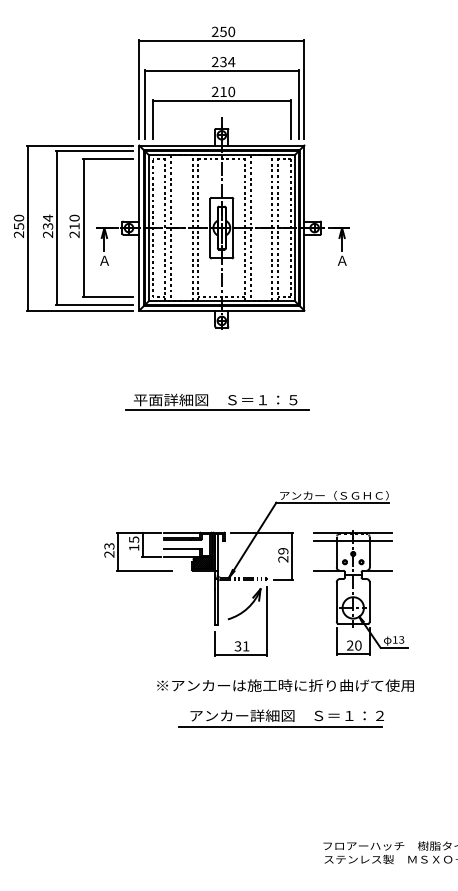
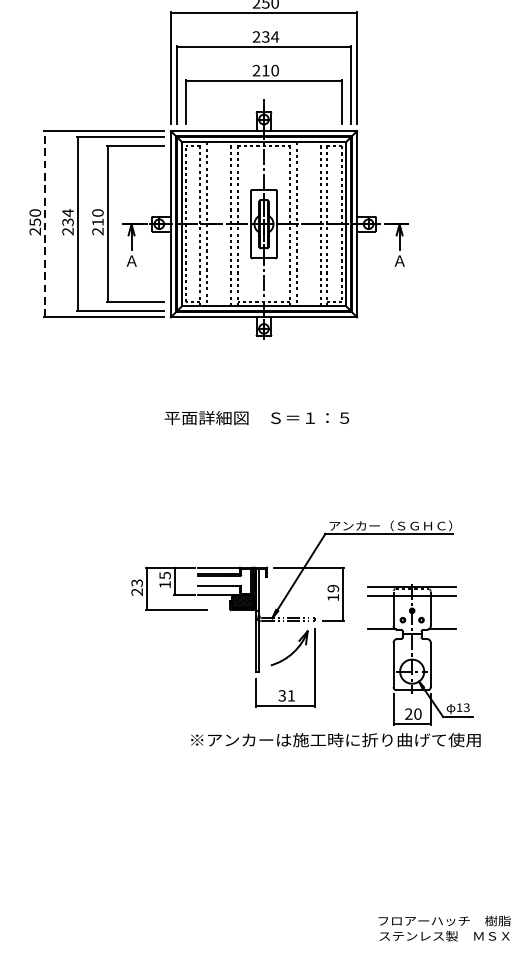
line: (27, 228) -> (44, 224), solid -> dashed
line: (217, 410) -> (259, 429), removed
text: (283, 559) -> (333, 597), 29 -> 19
part: (360, 592) -> (420, 654), moved
part: (280, 718) -> (330, 777), removed

